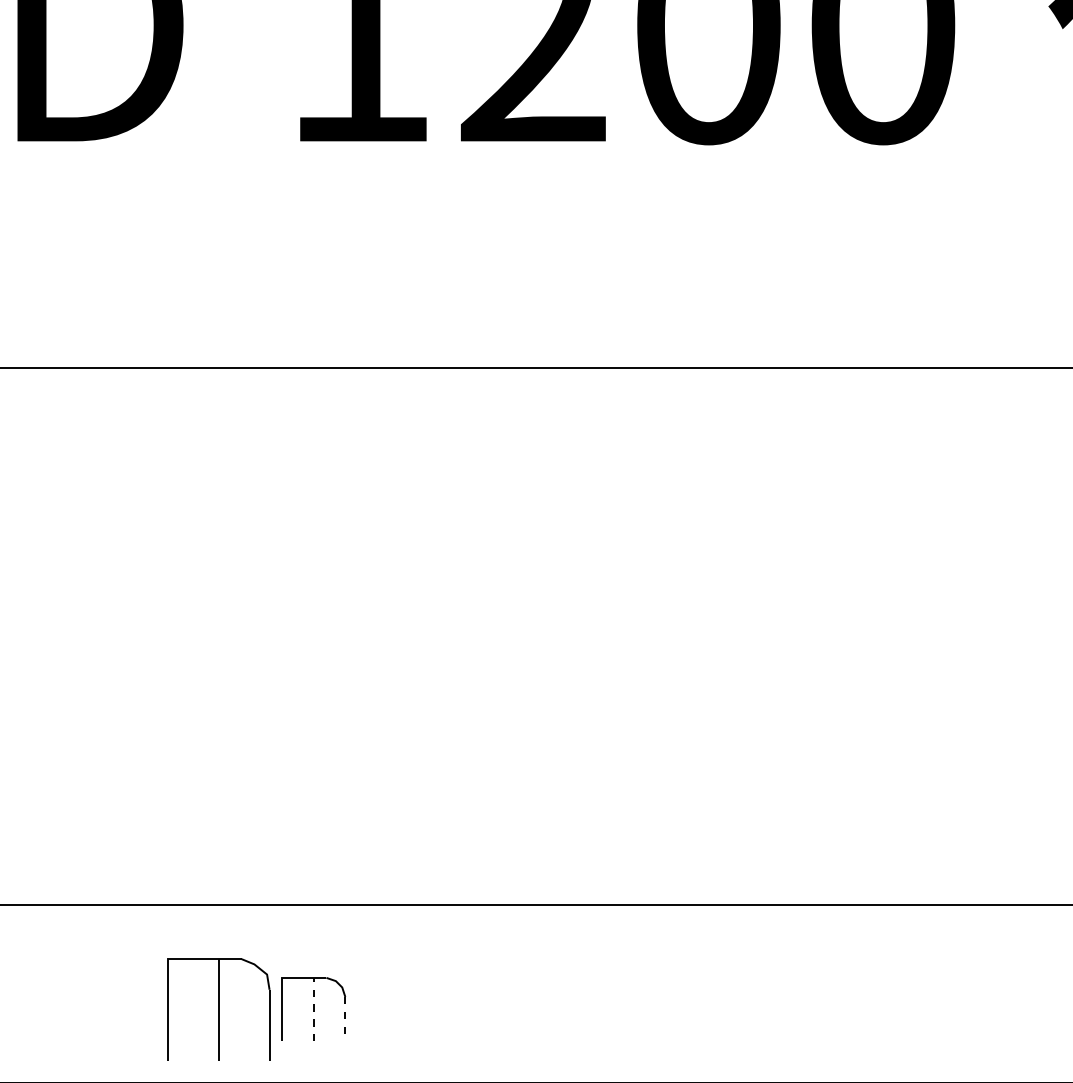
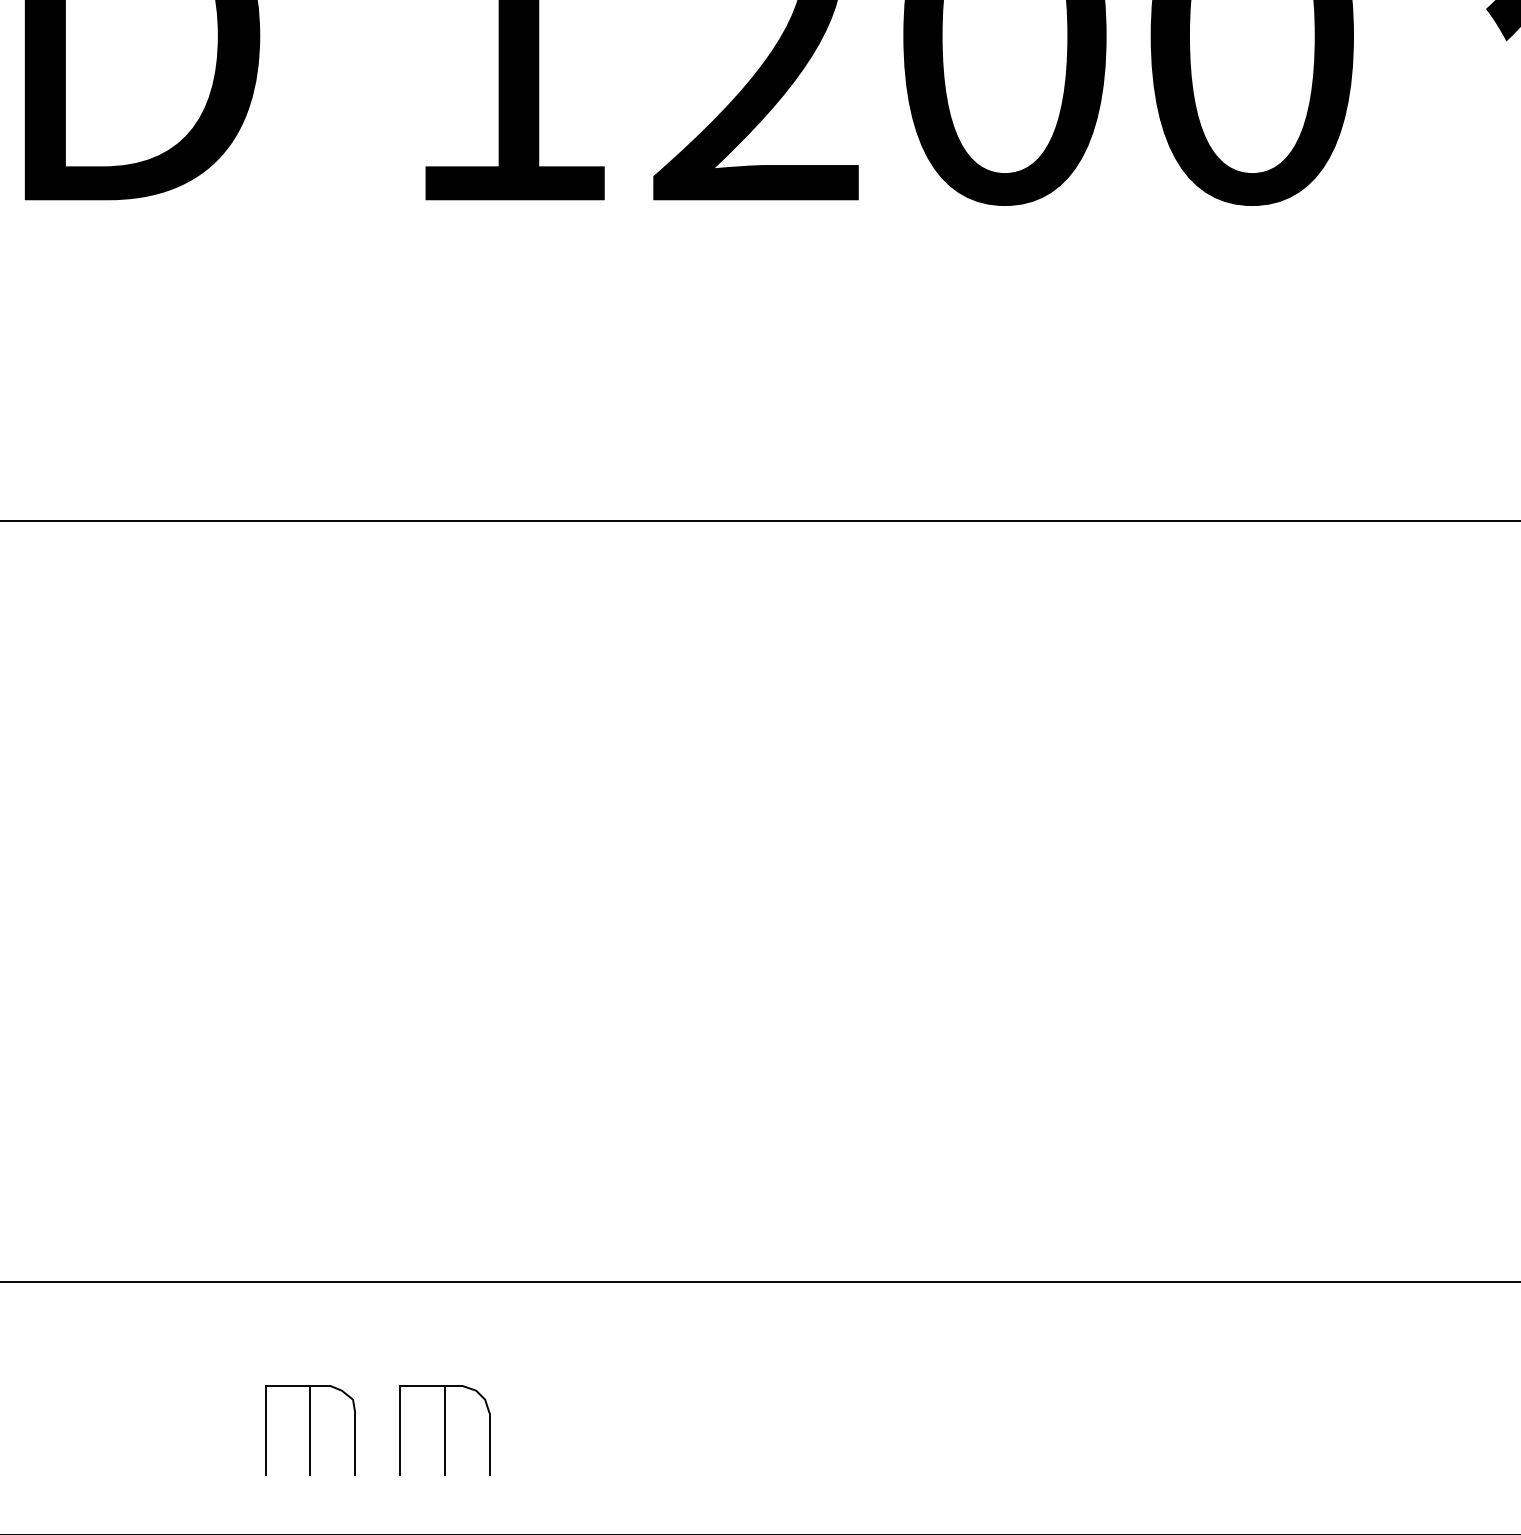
part: (218, 1008) -> (309, 1429), size x0.62
line: (313, 1009) -> (444, 1430), dashed -> solid
line: (345, 1019) -> (489, 1445), dashed -> solid

